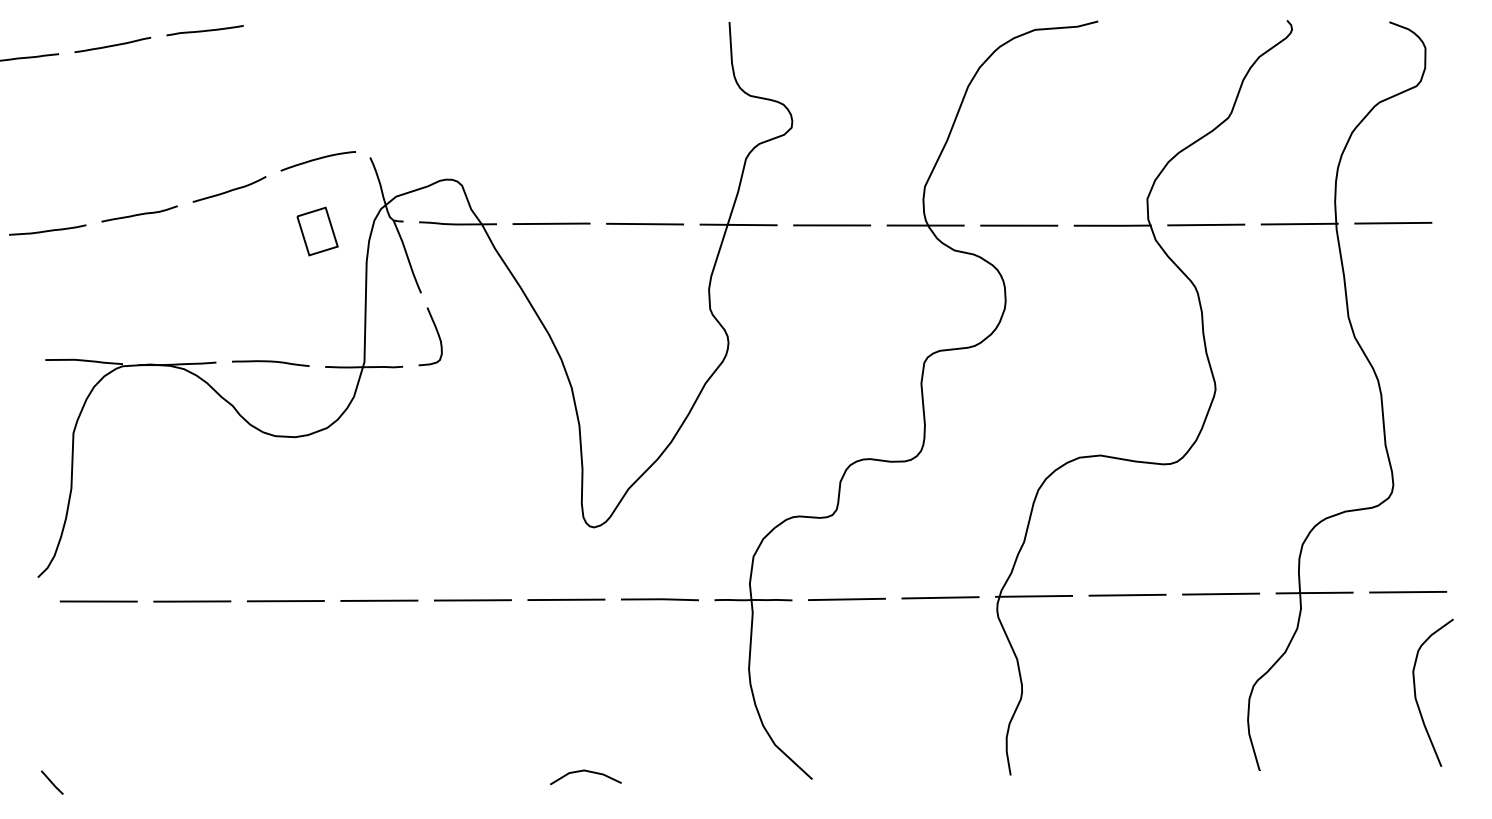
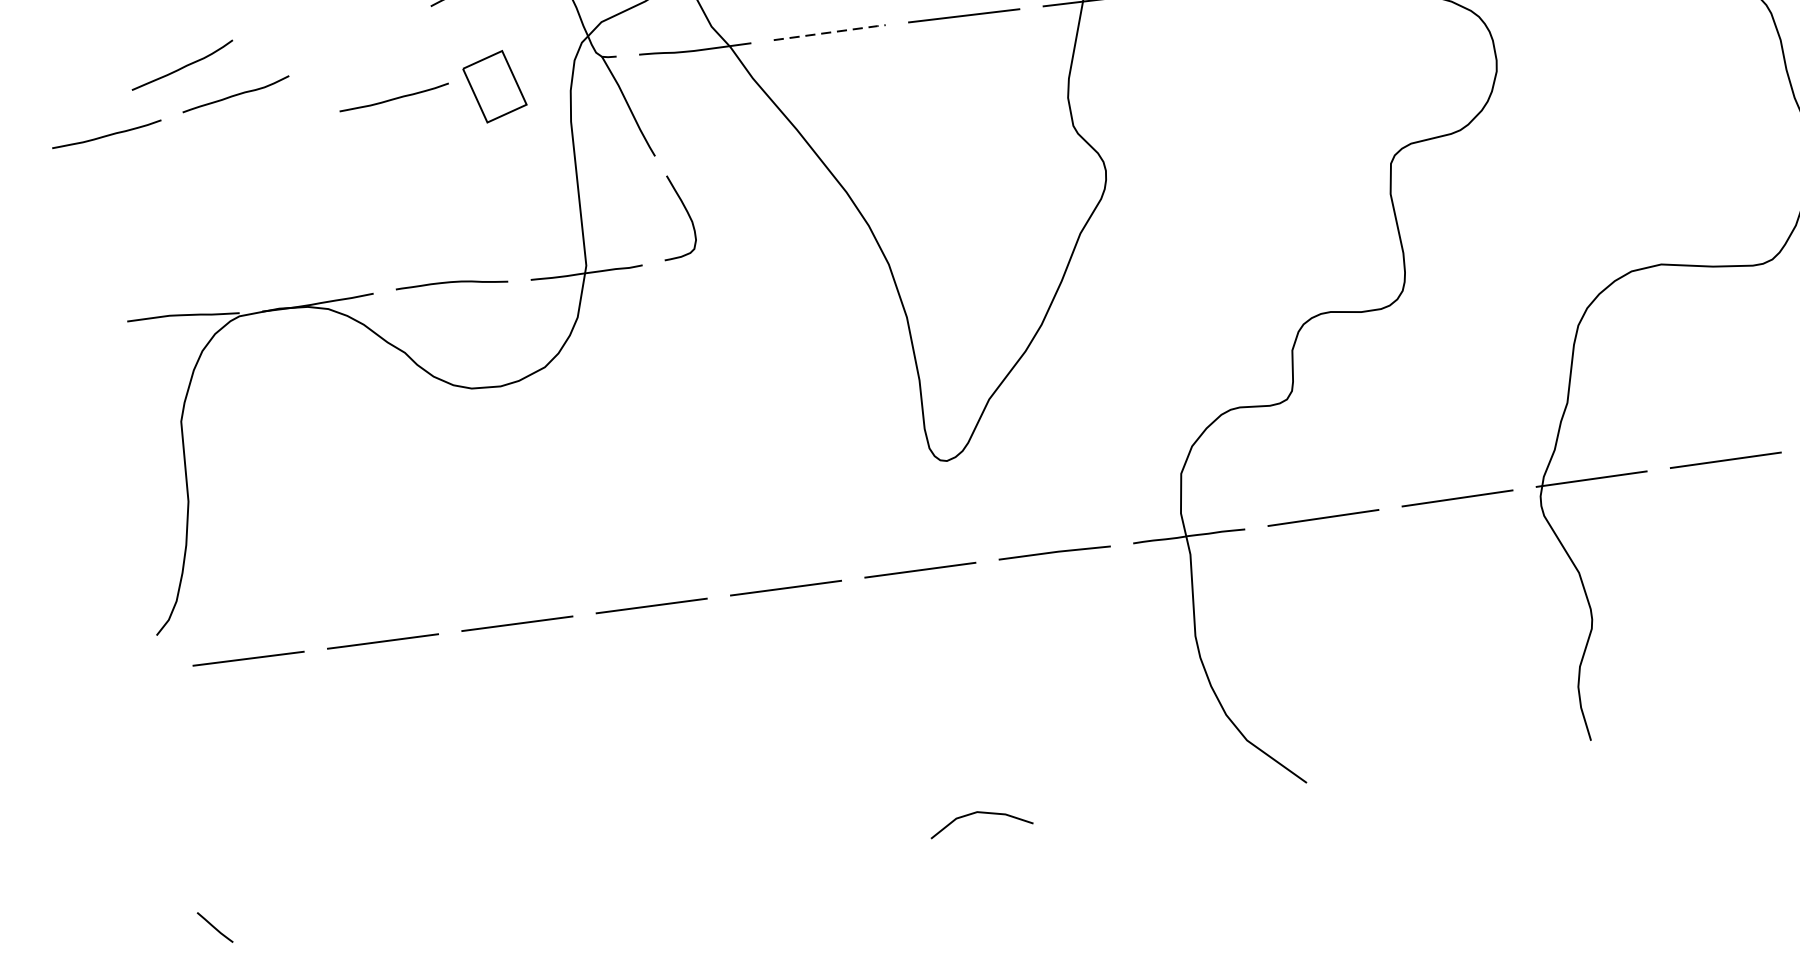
curve: (230, 189) -> (183, 65), moved
line: (552, 223) -> (831, 31), solid -> dashed
curve: (247, 230) -> (394, 98), added

